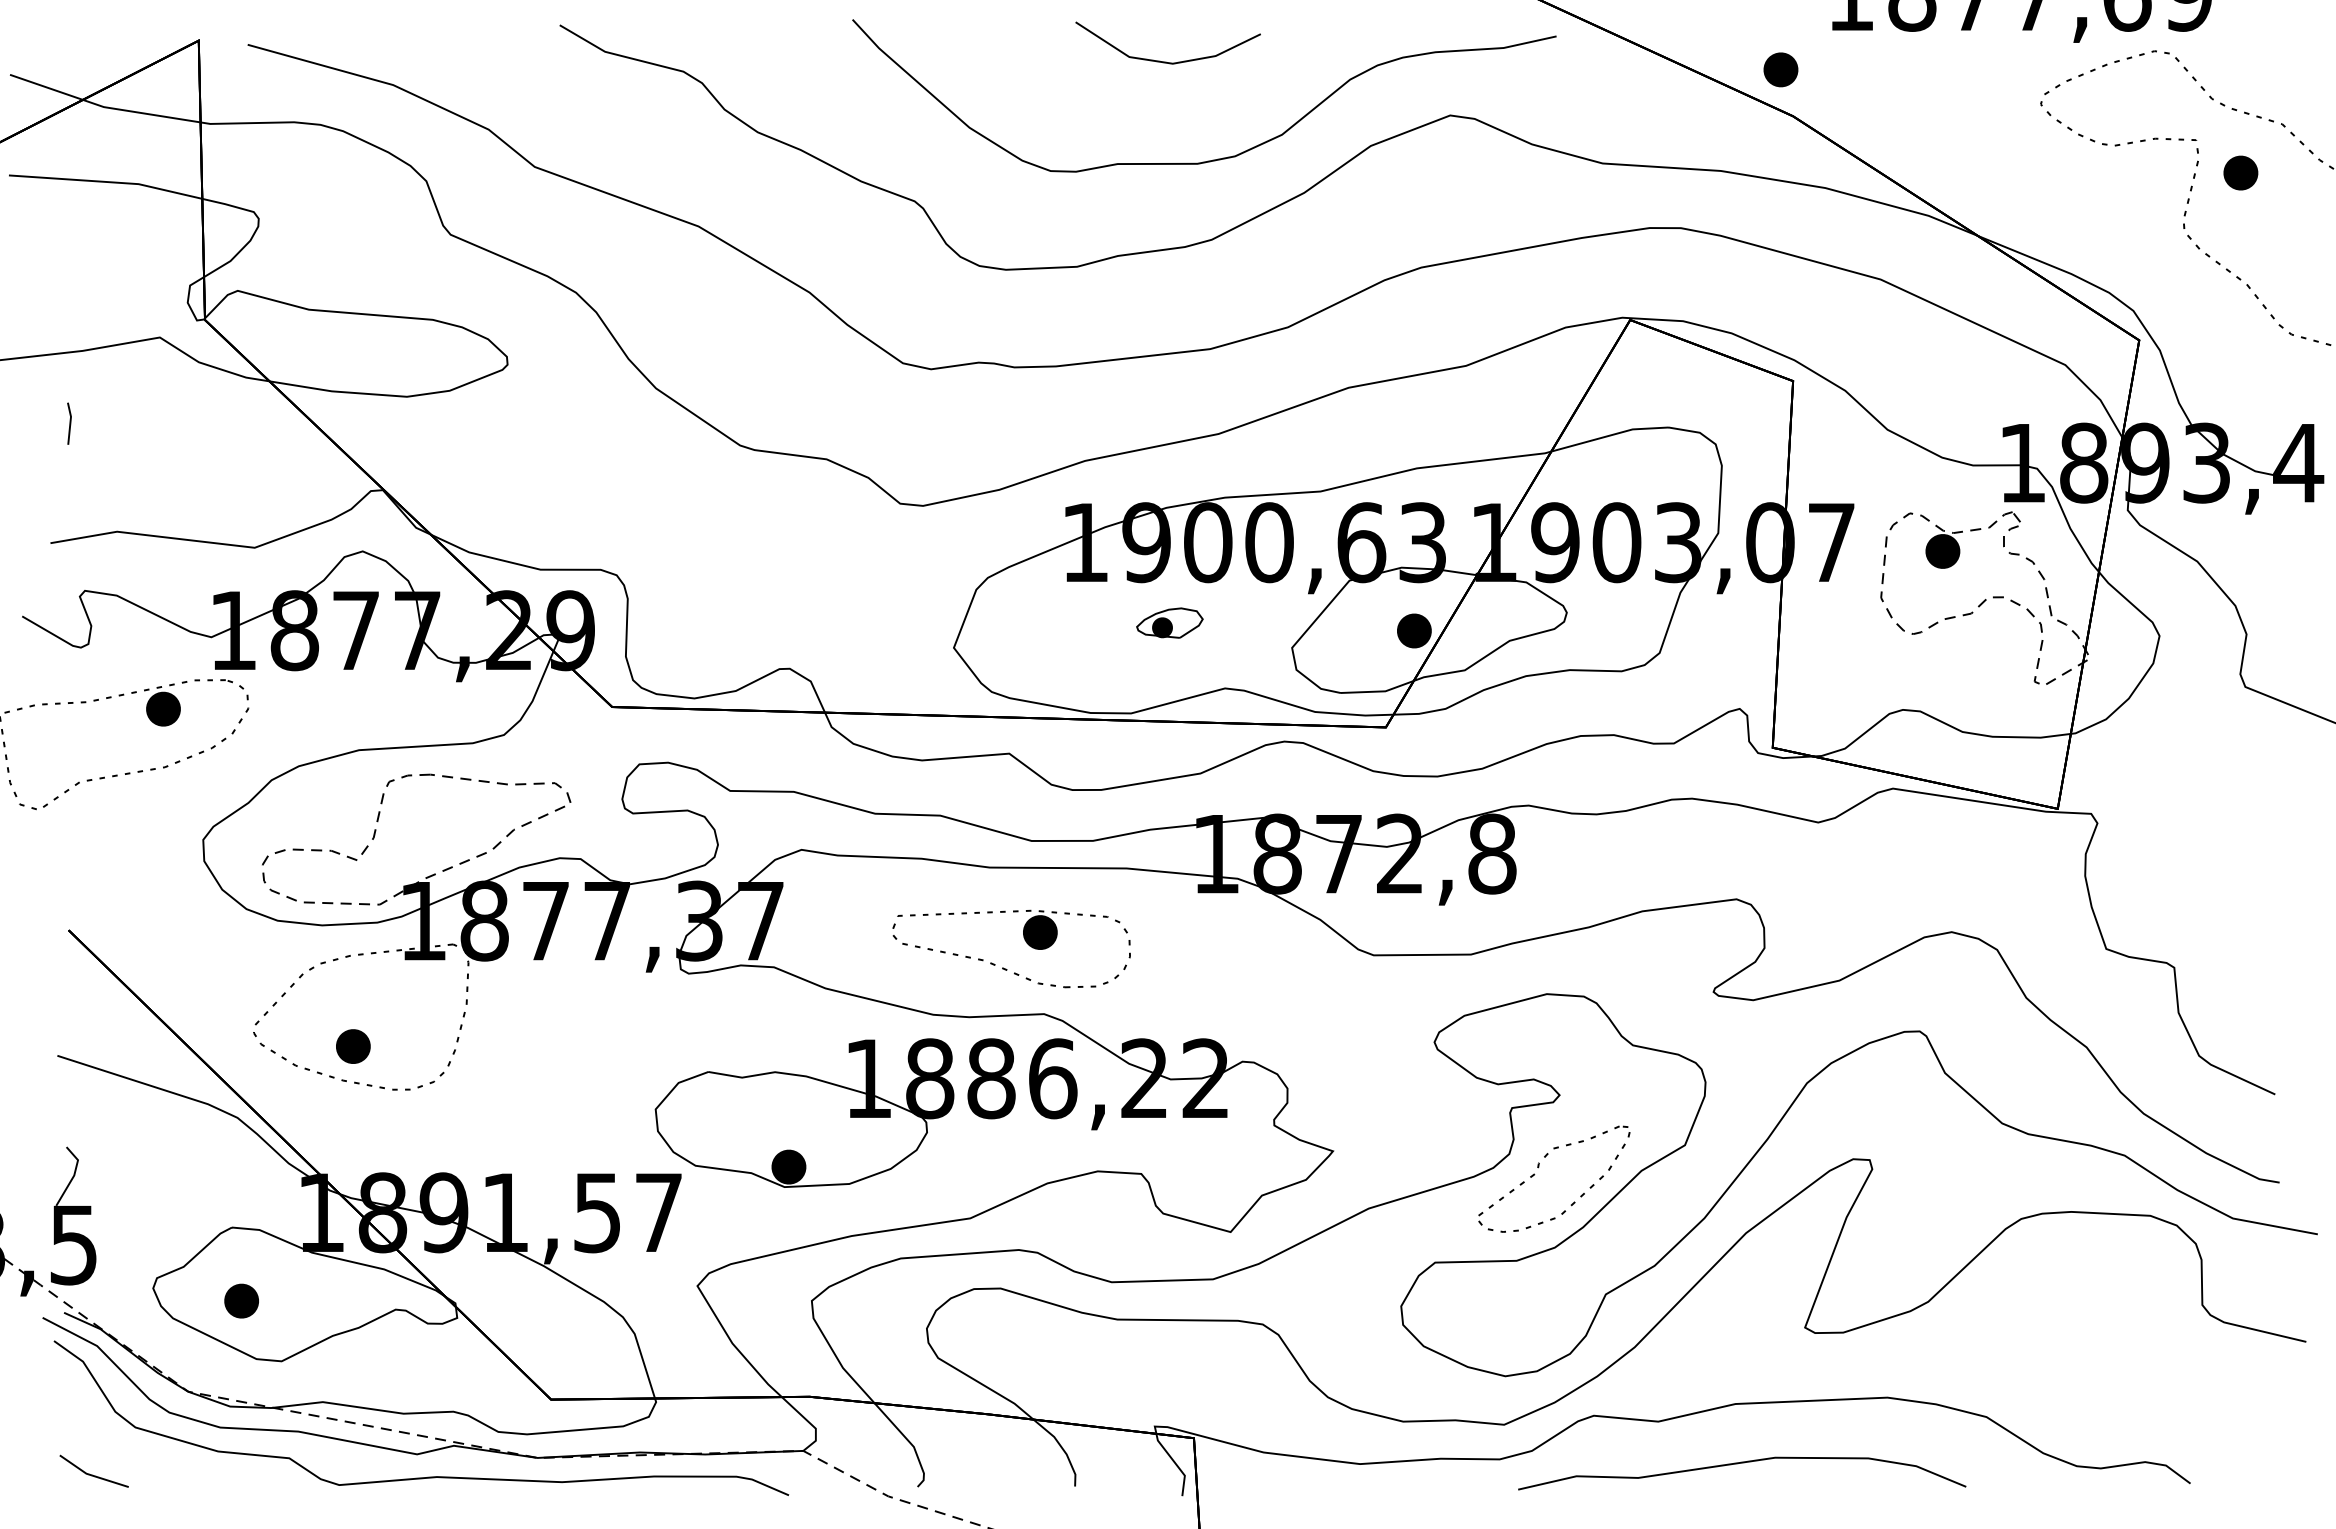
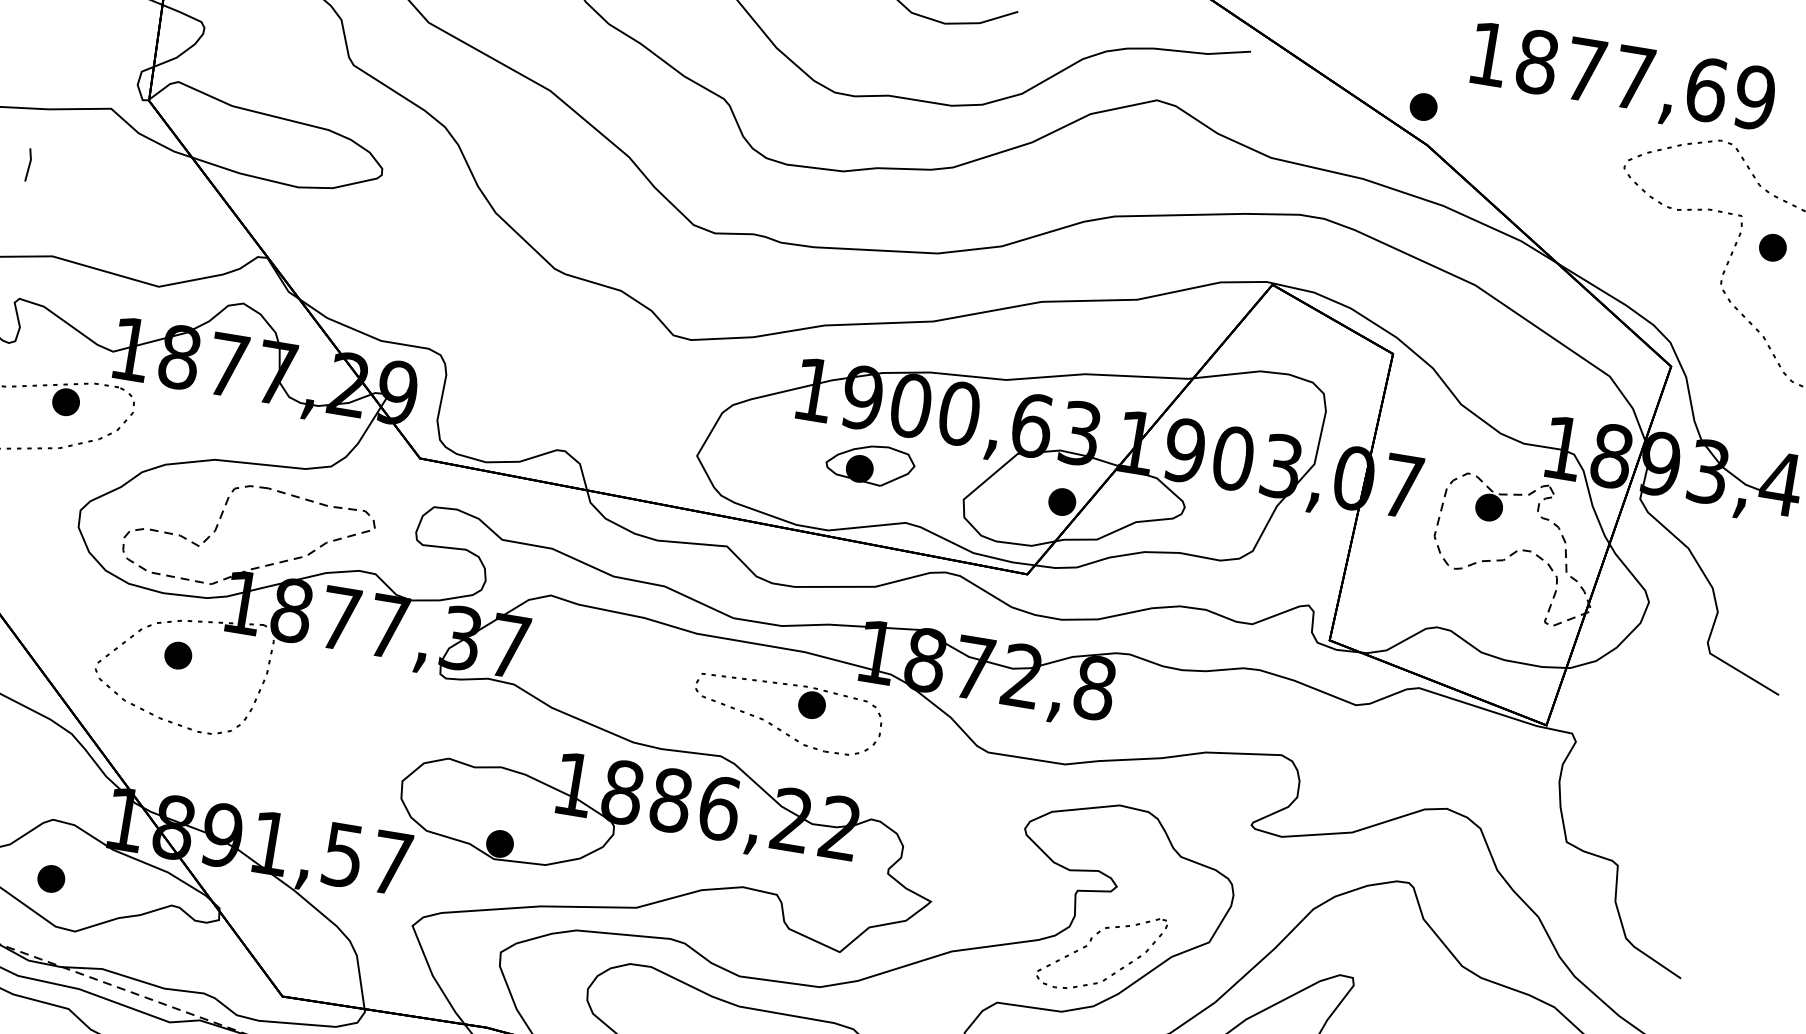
part: (1169, 622) -> (870, 463), size x1.67
part: (1024, 940) -> (798, 709), moved
part: (353, 1046) -> (178, 655), moved

